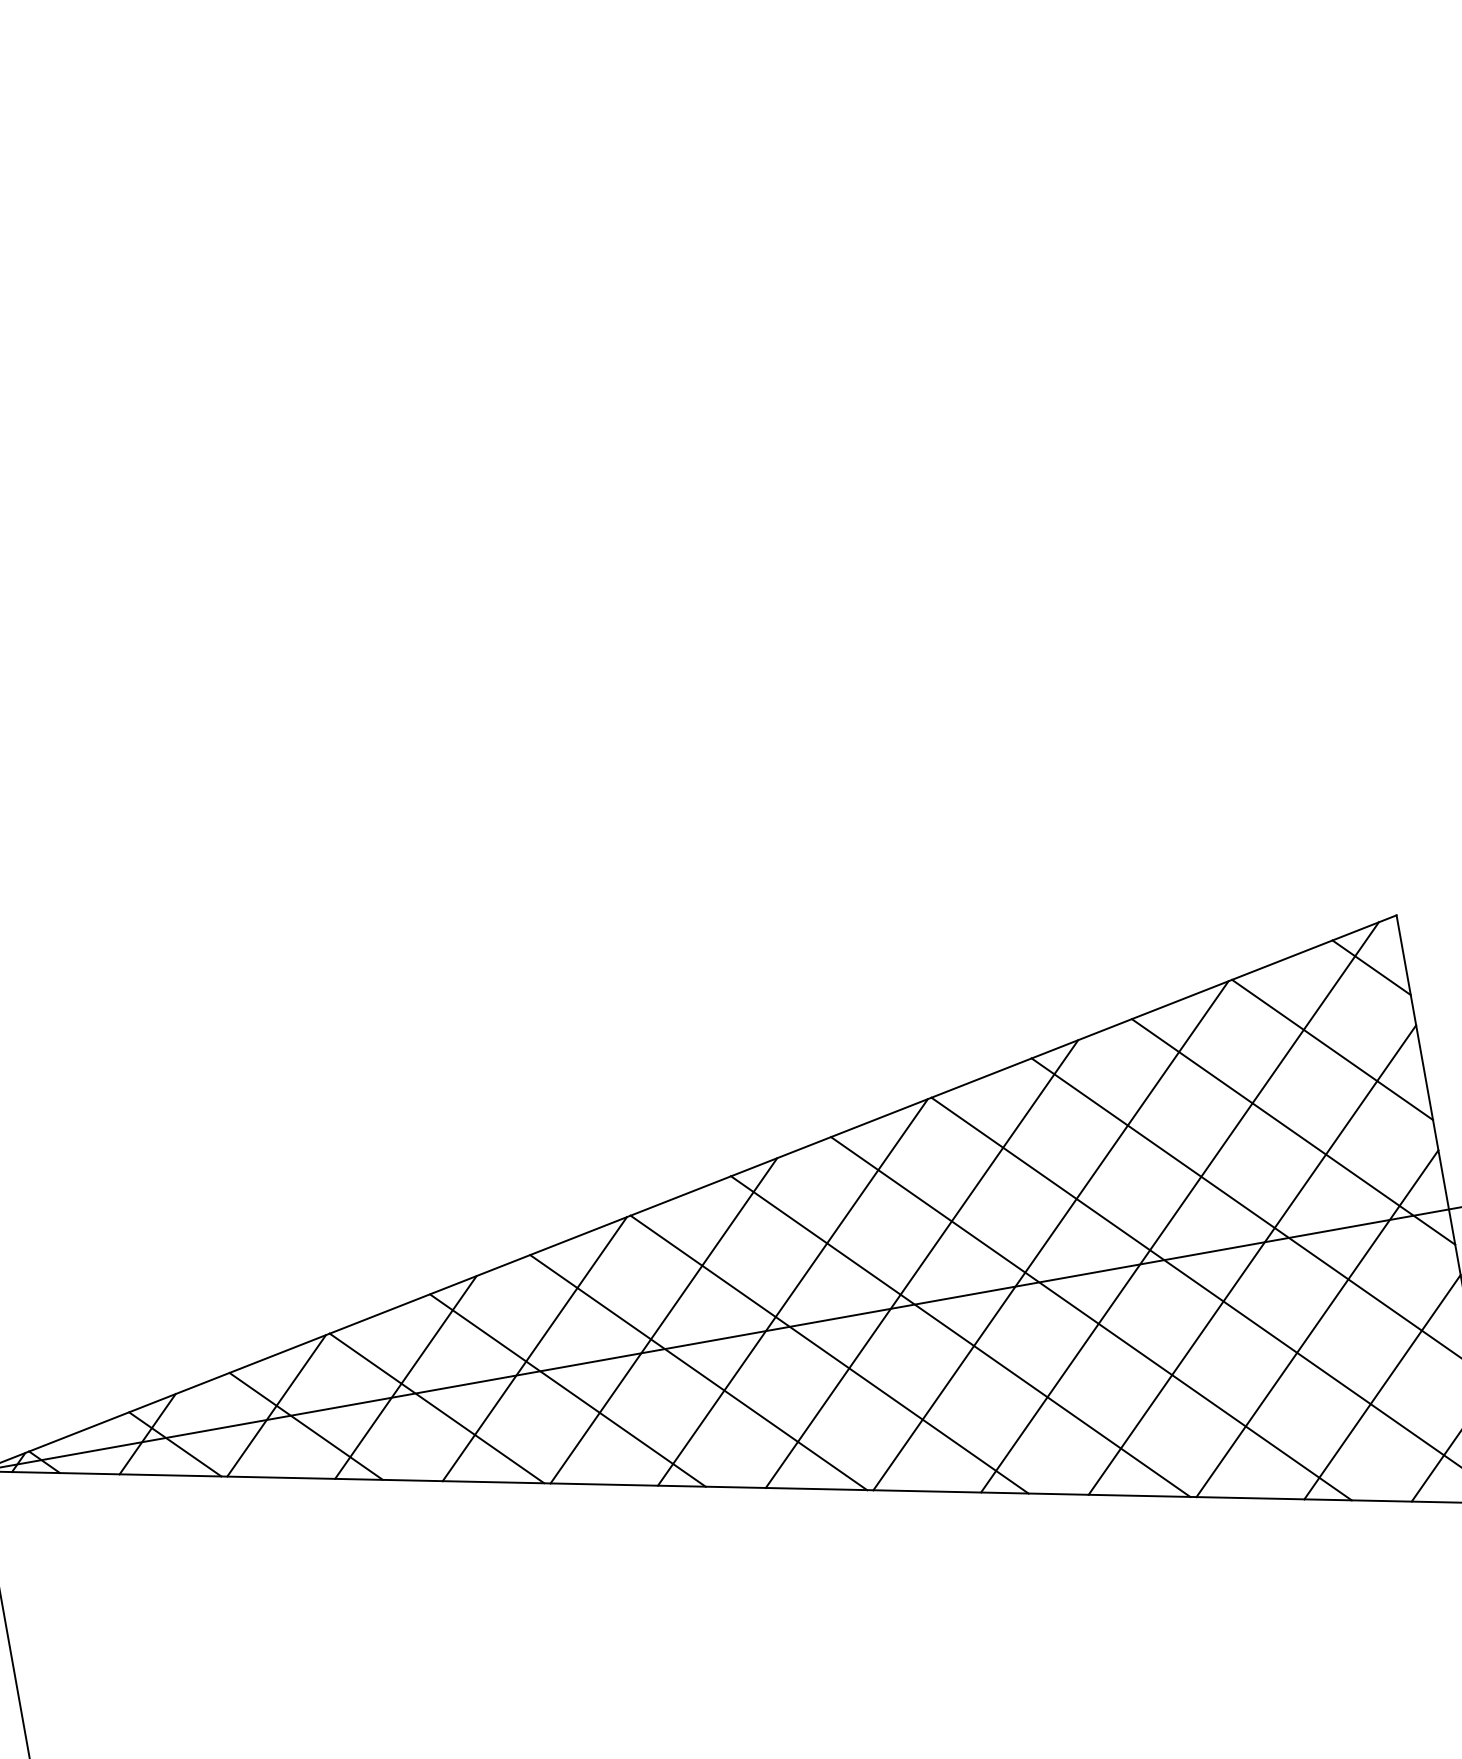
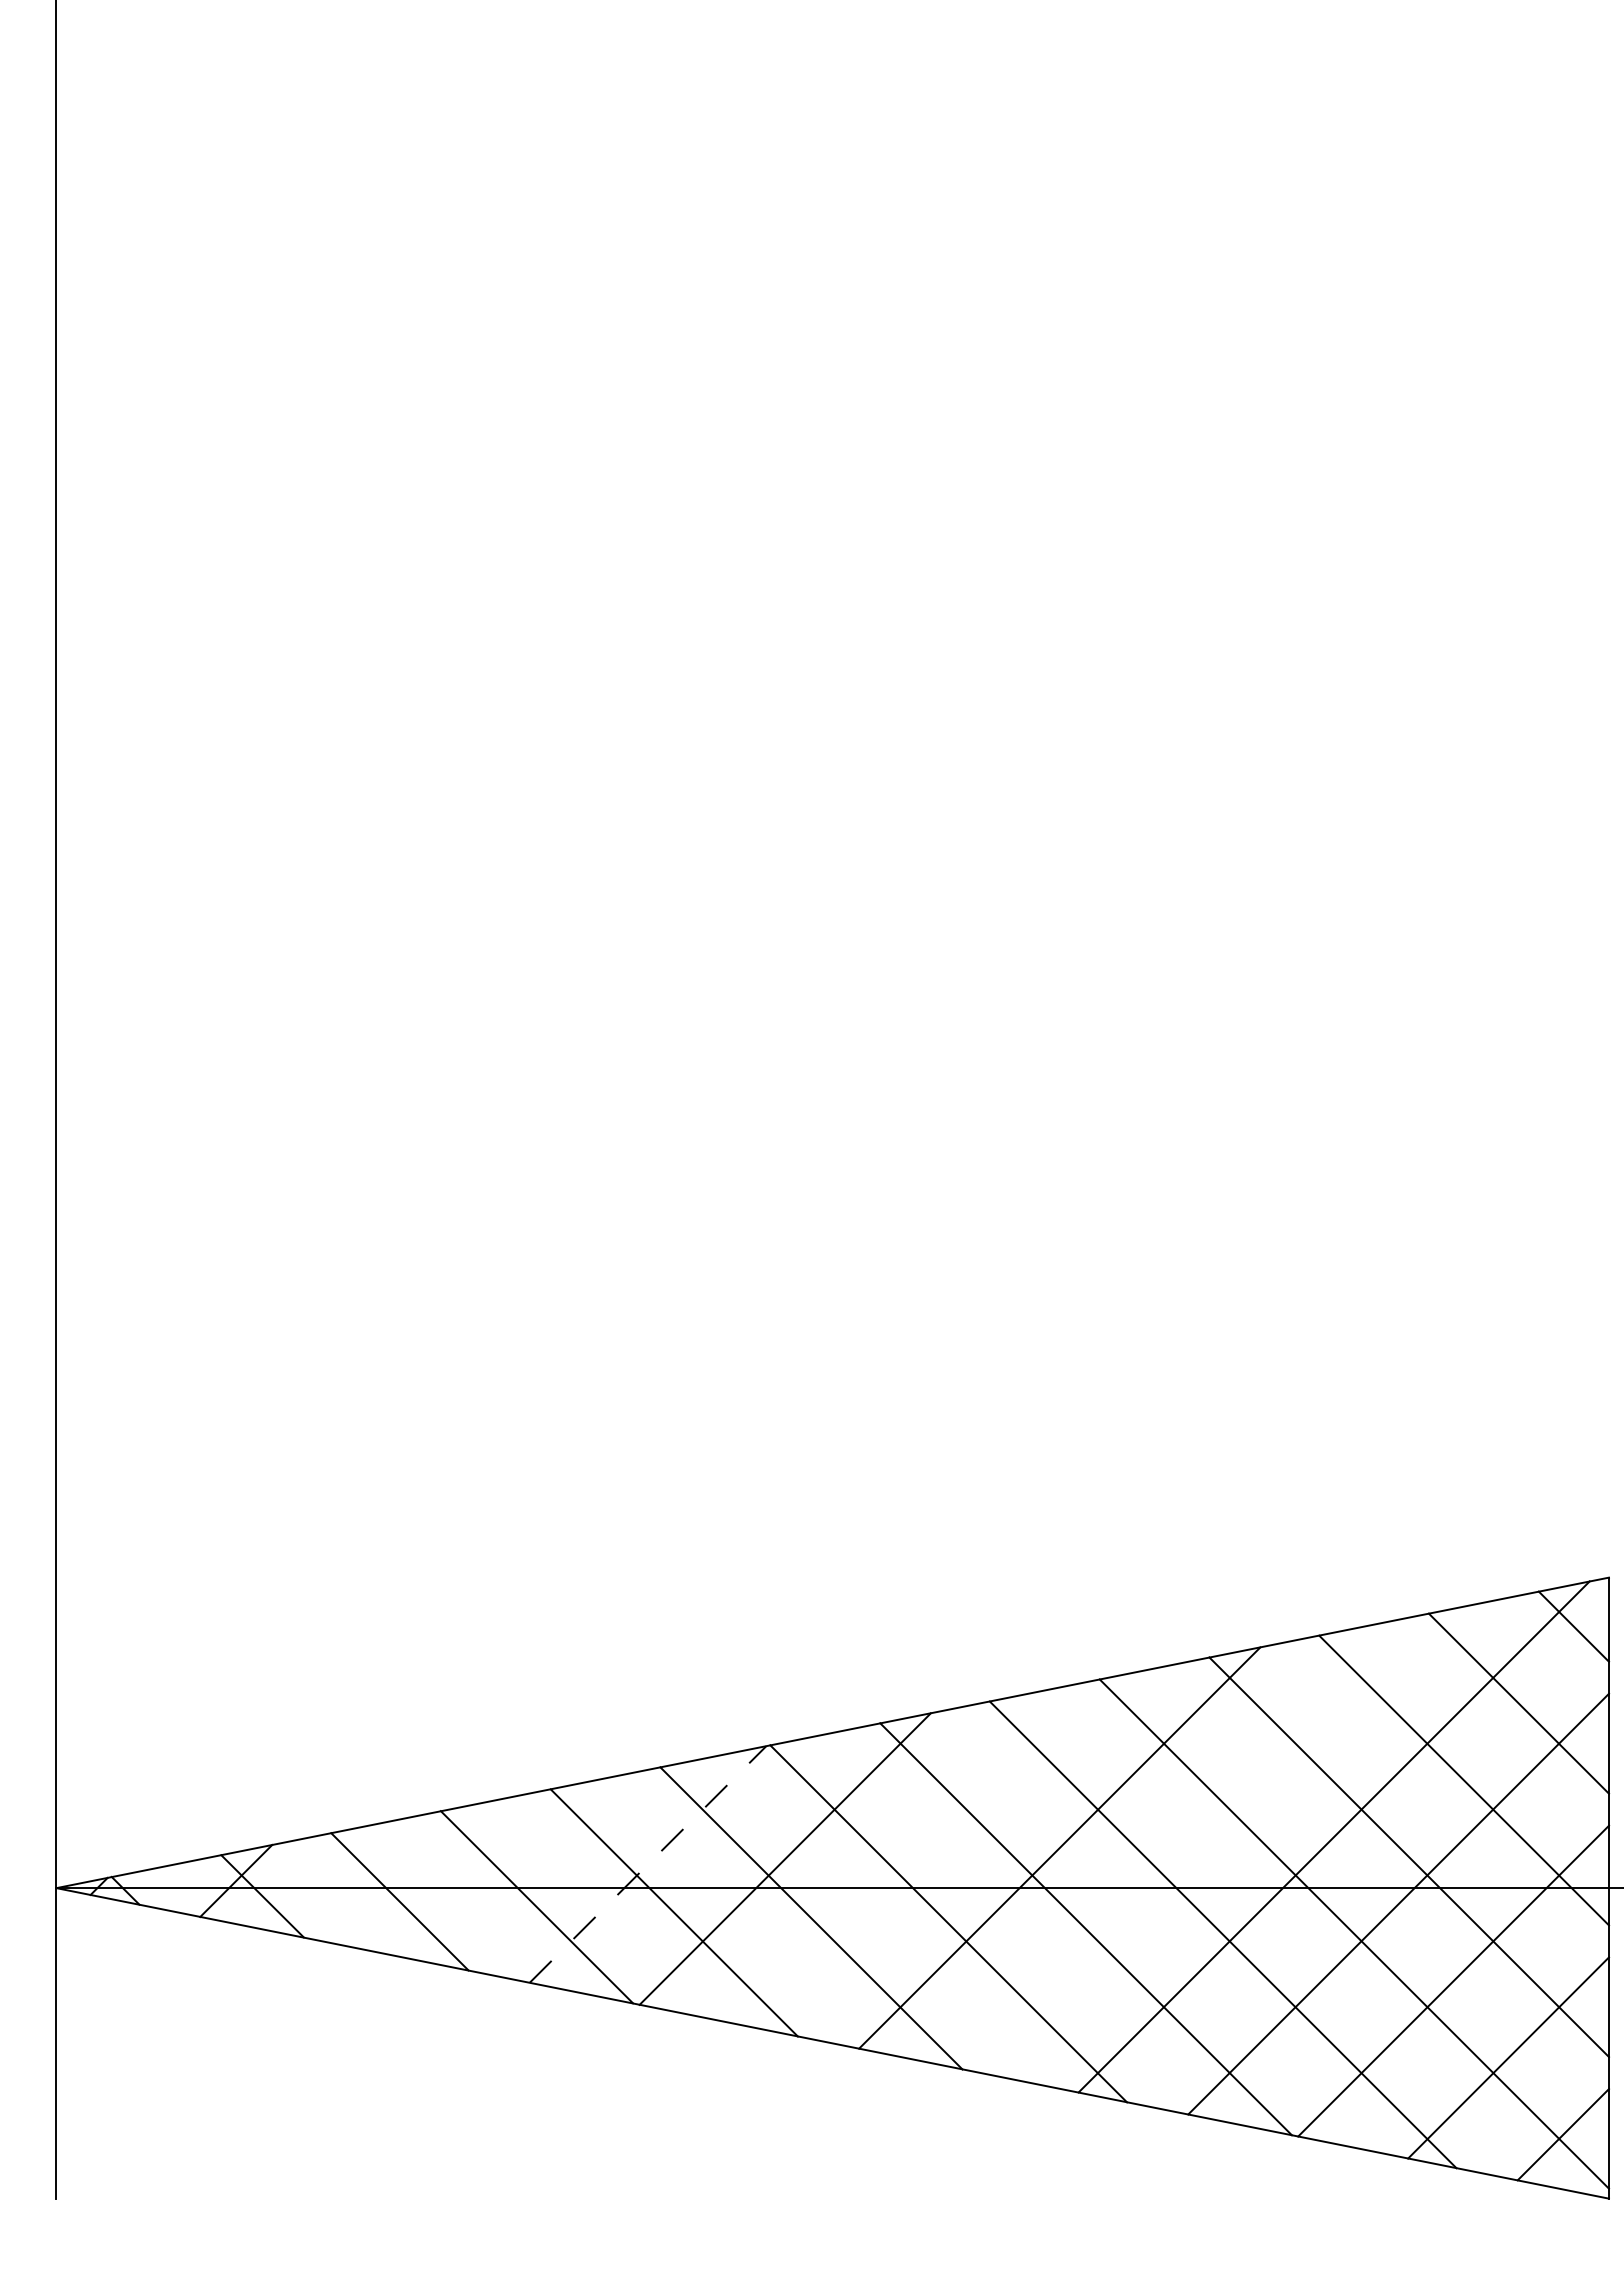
line: (1050, 1235) -> (1196, 1842), removed
line: (792, 1292) -> (922, 1853), removed
line: (535, 1349) -> (648, 1864), solid -> dashed
line: (405, 1377) -> (510, 1869), removed
line: (276, 1405) -> (373, 1875), removed

